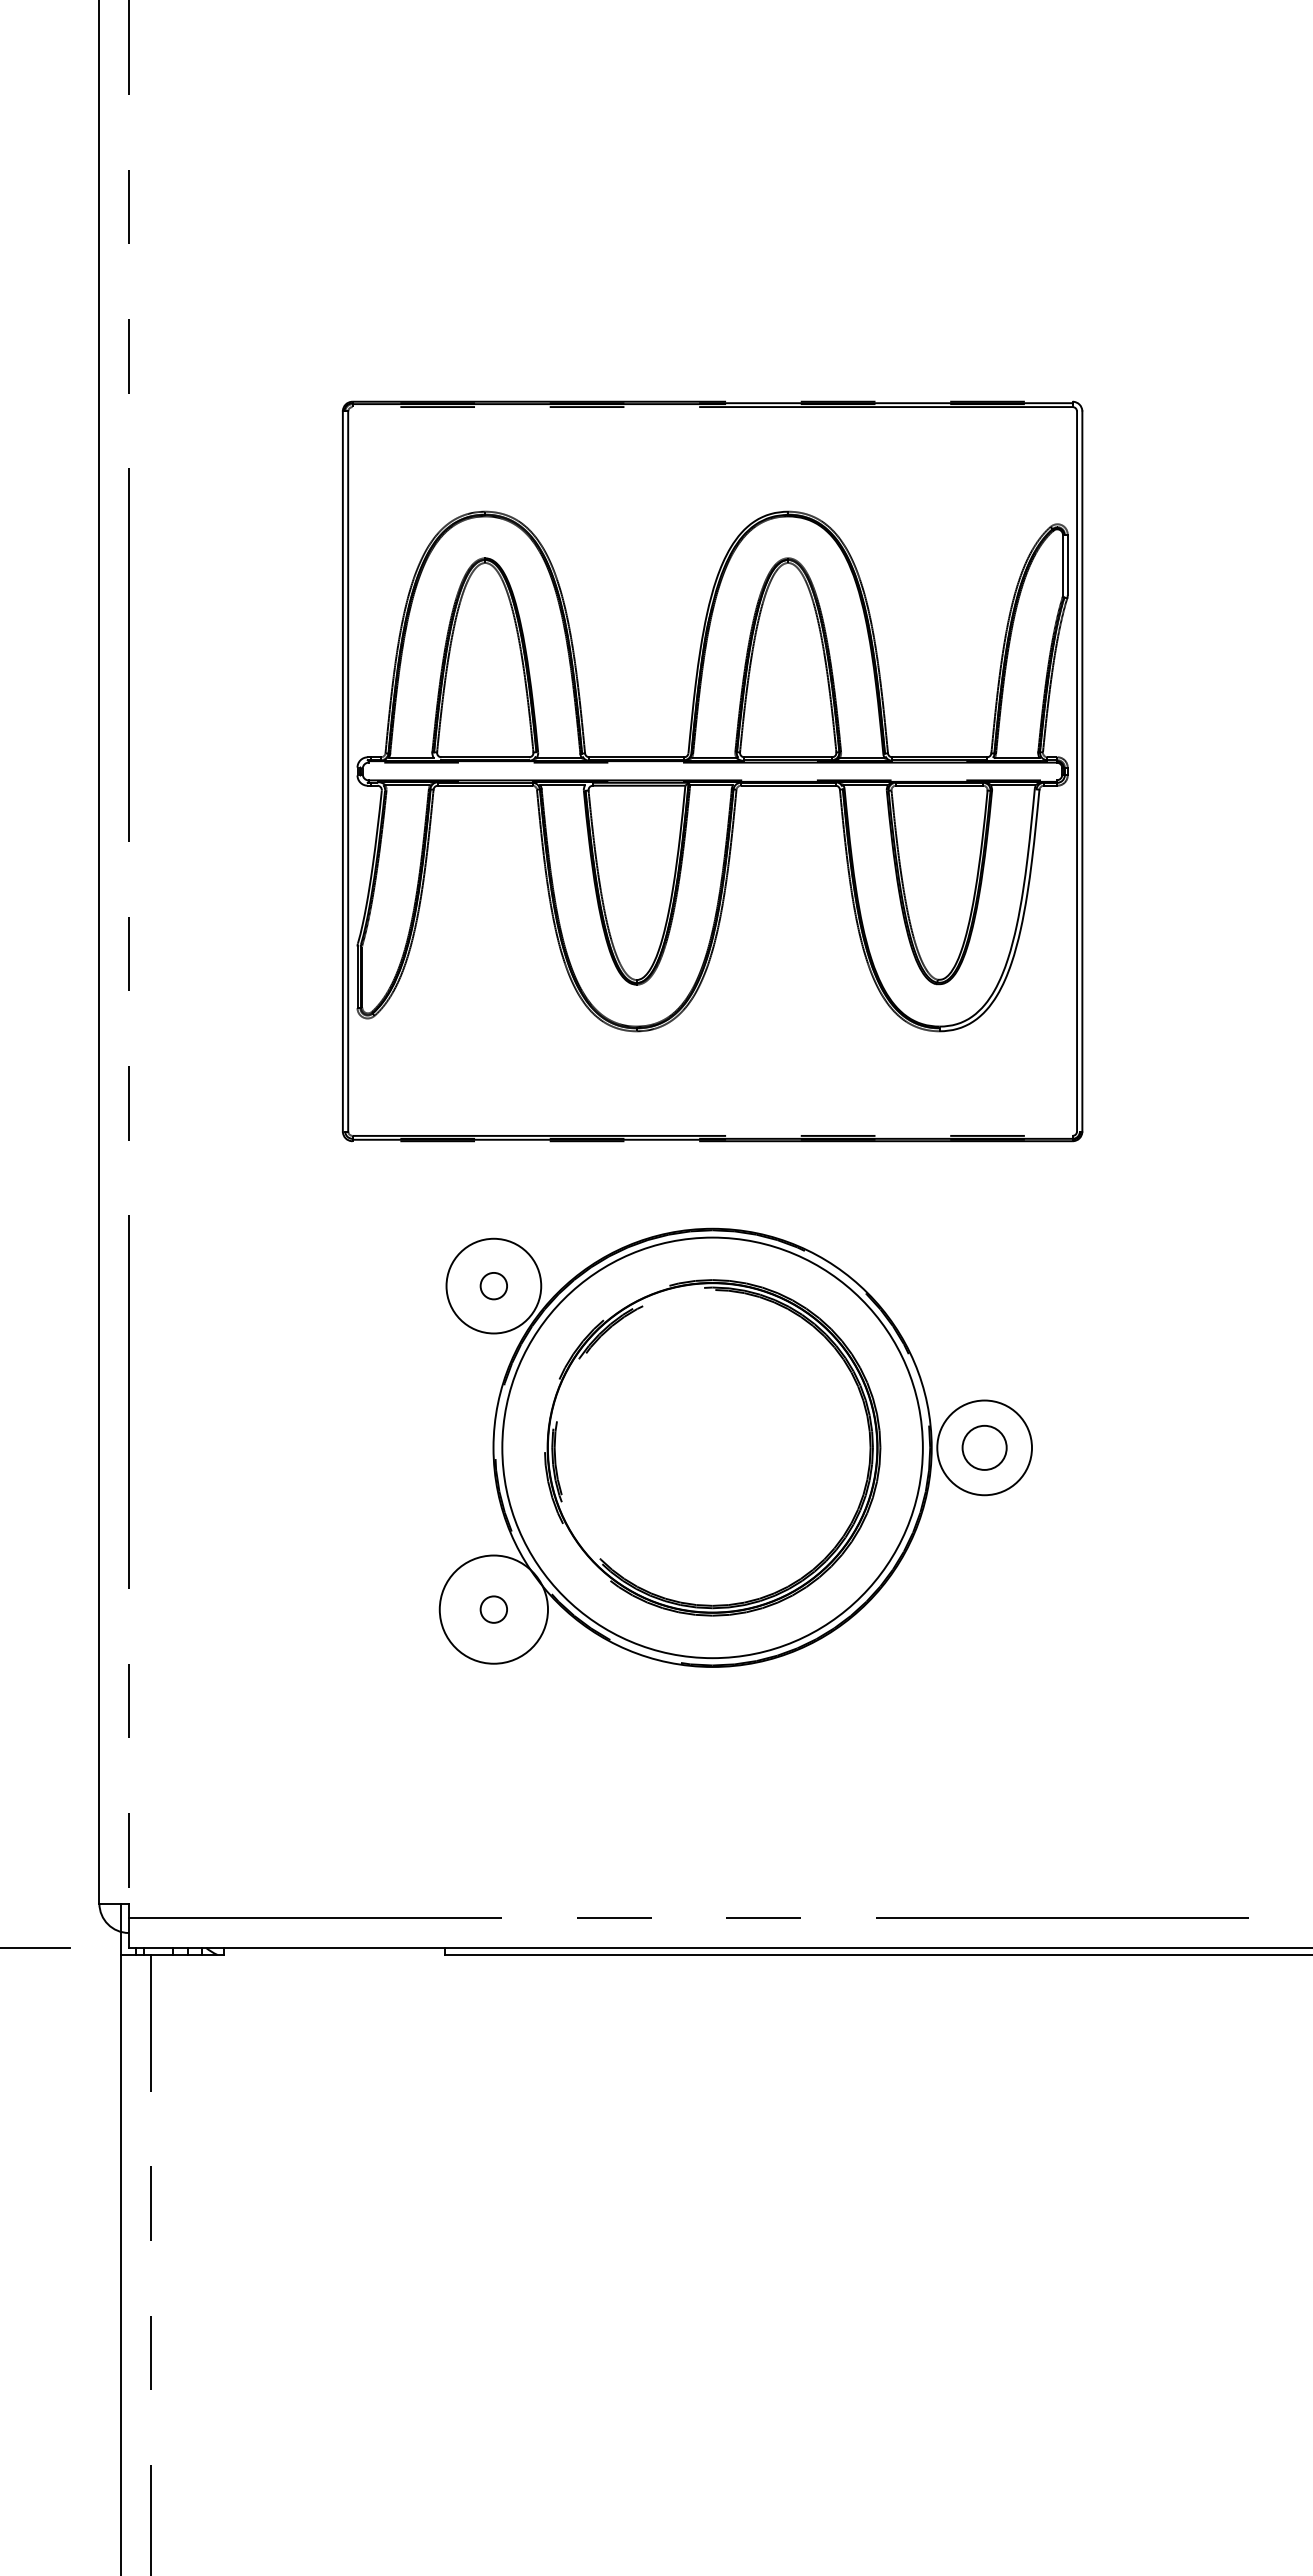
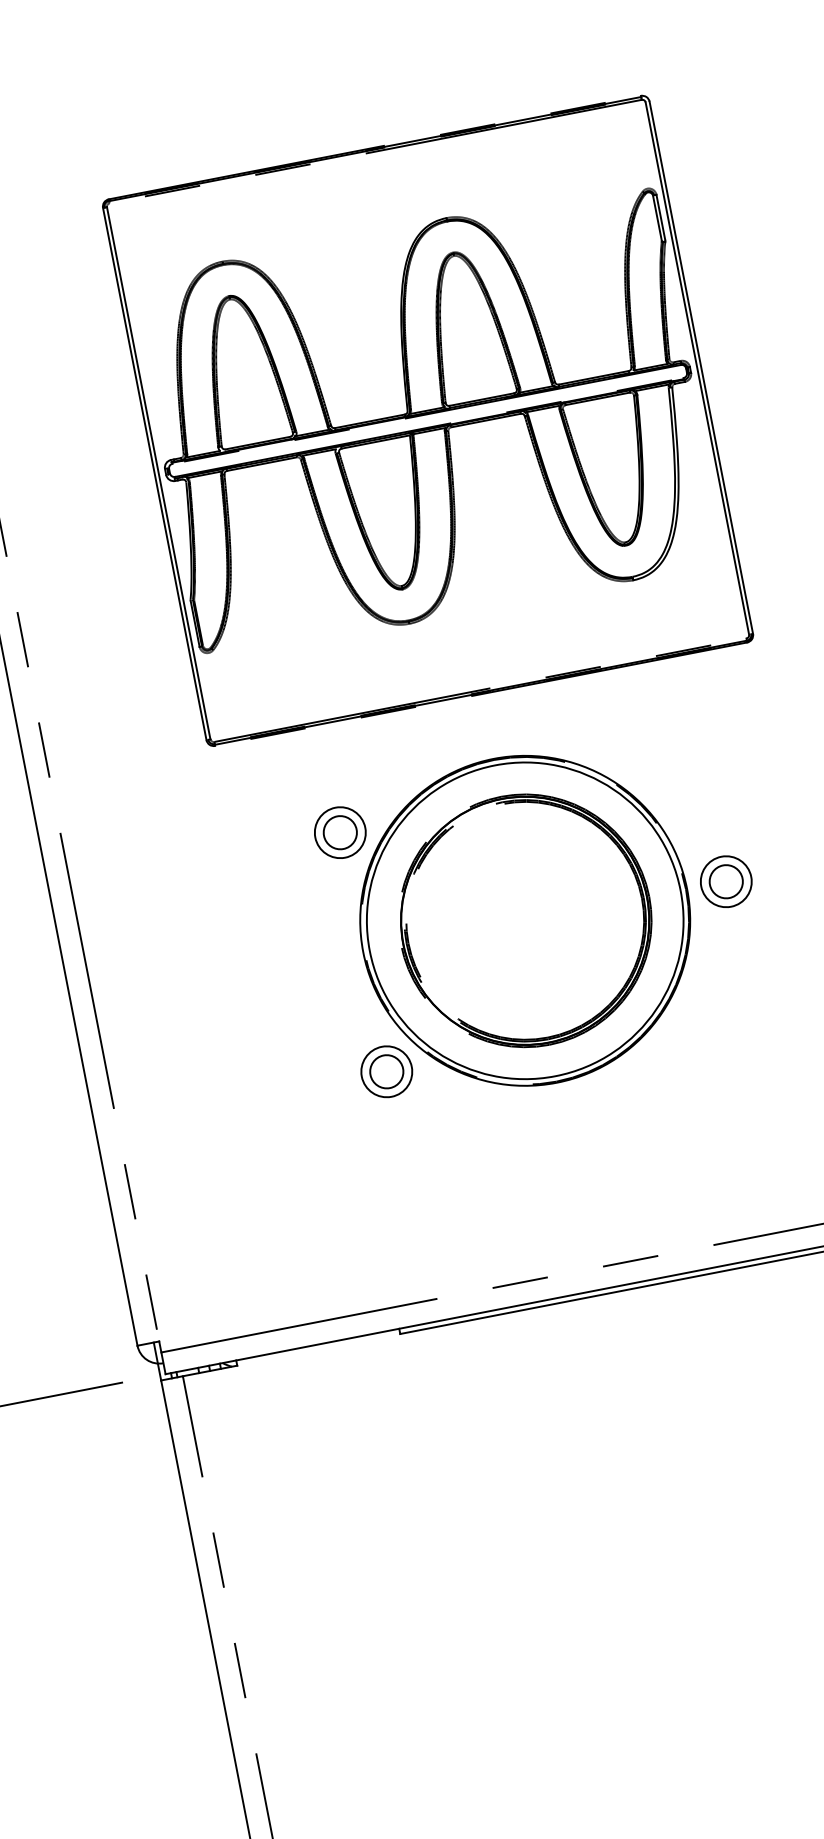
circle: (493, 1285) -> (339, 832), size x0.71
circle: (493, 1286) -> (340, 833), size x1.67
circle: (984, 1447) -> (726, 881), size x0.71
circle: (493, 1609) -> (386, 1071), size x0.62
circle: (493, 1609) -> (386, 1071), size x1.67

